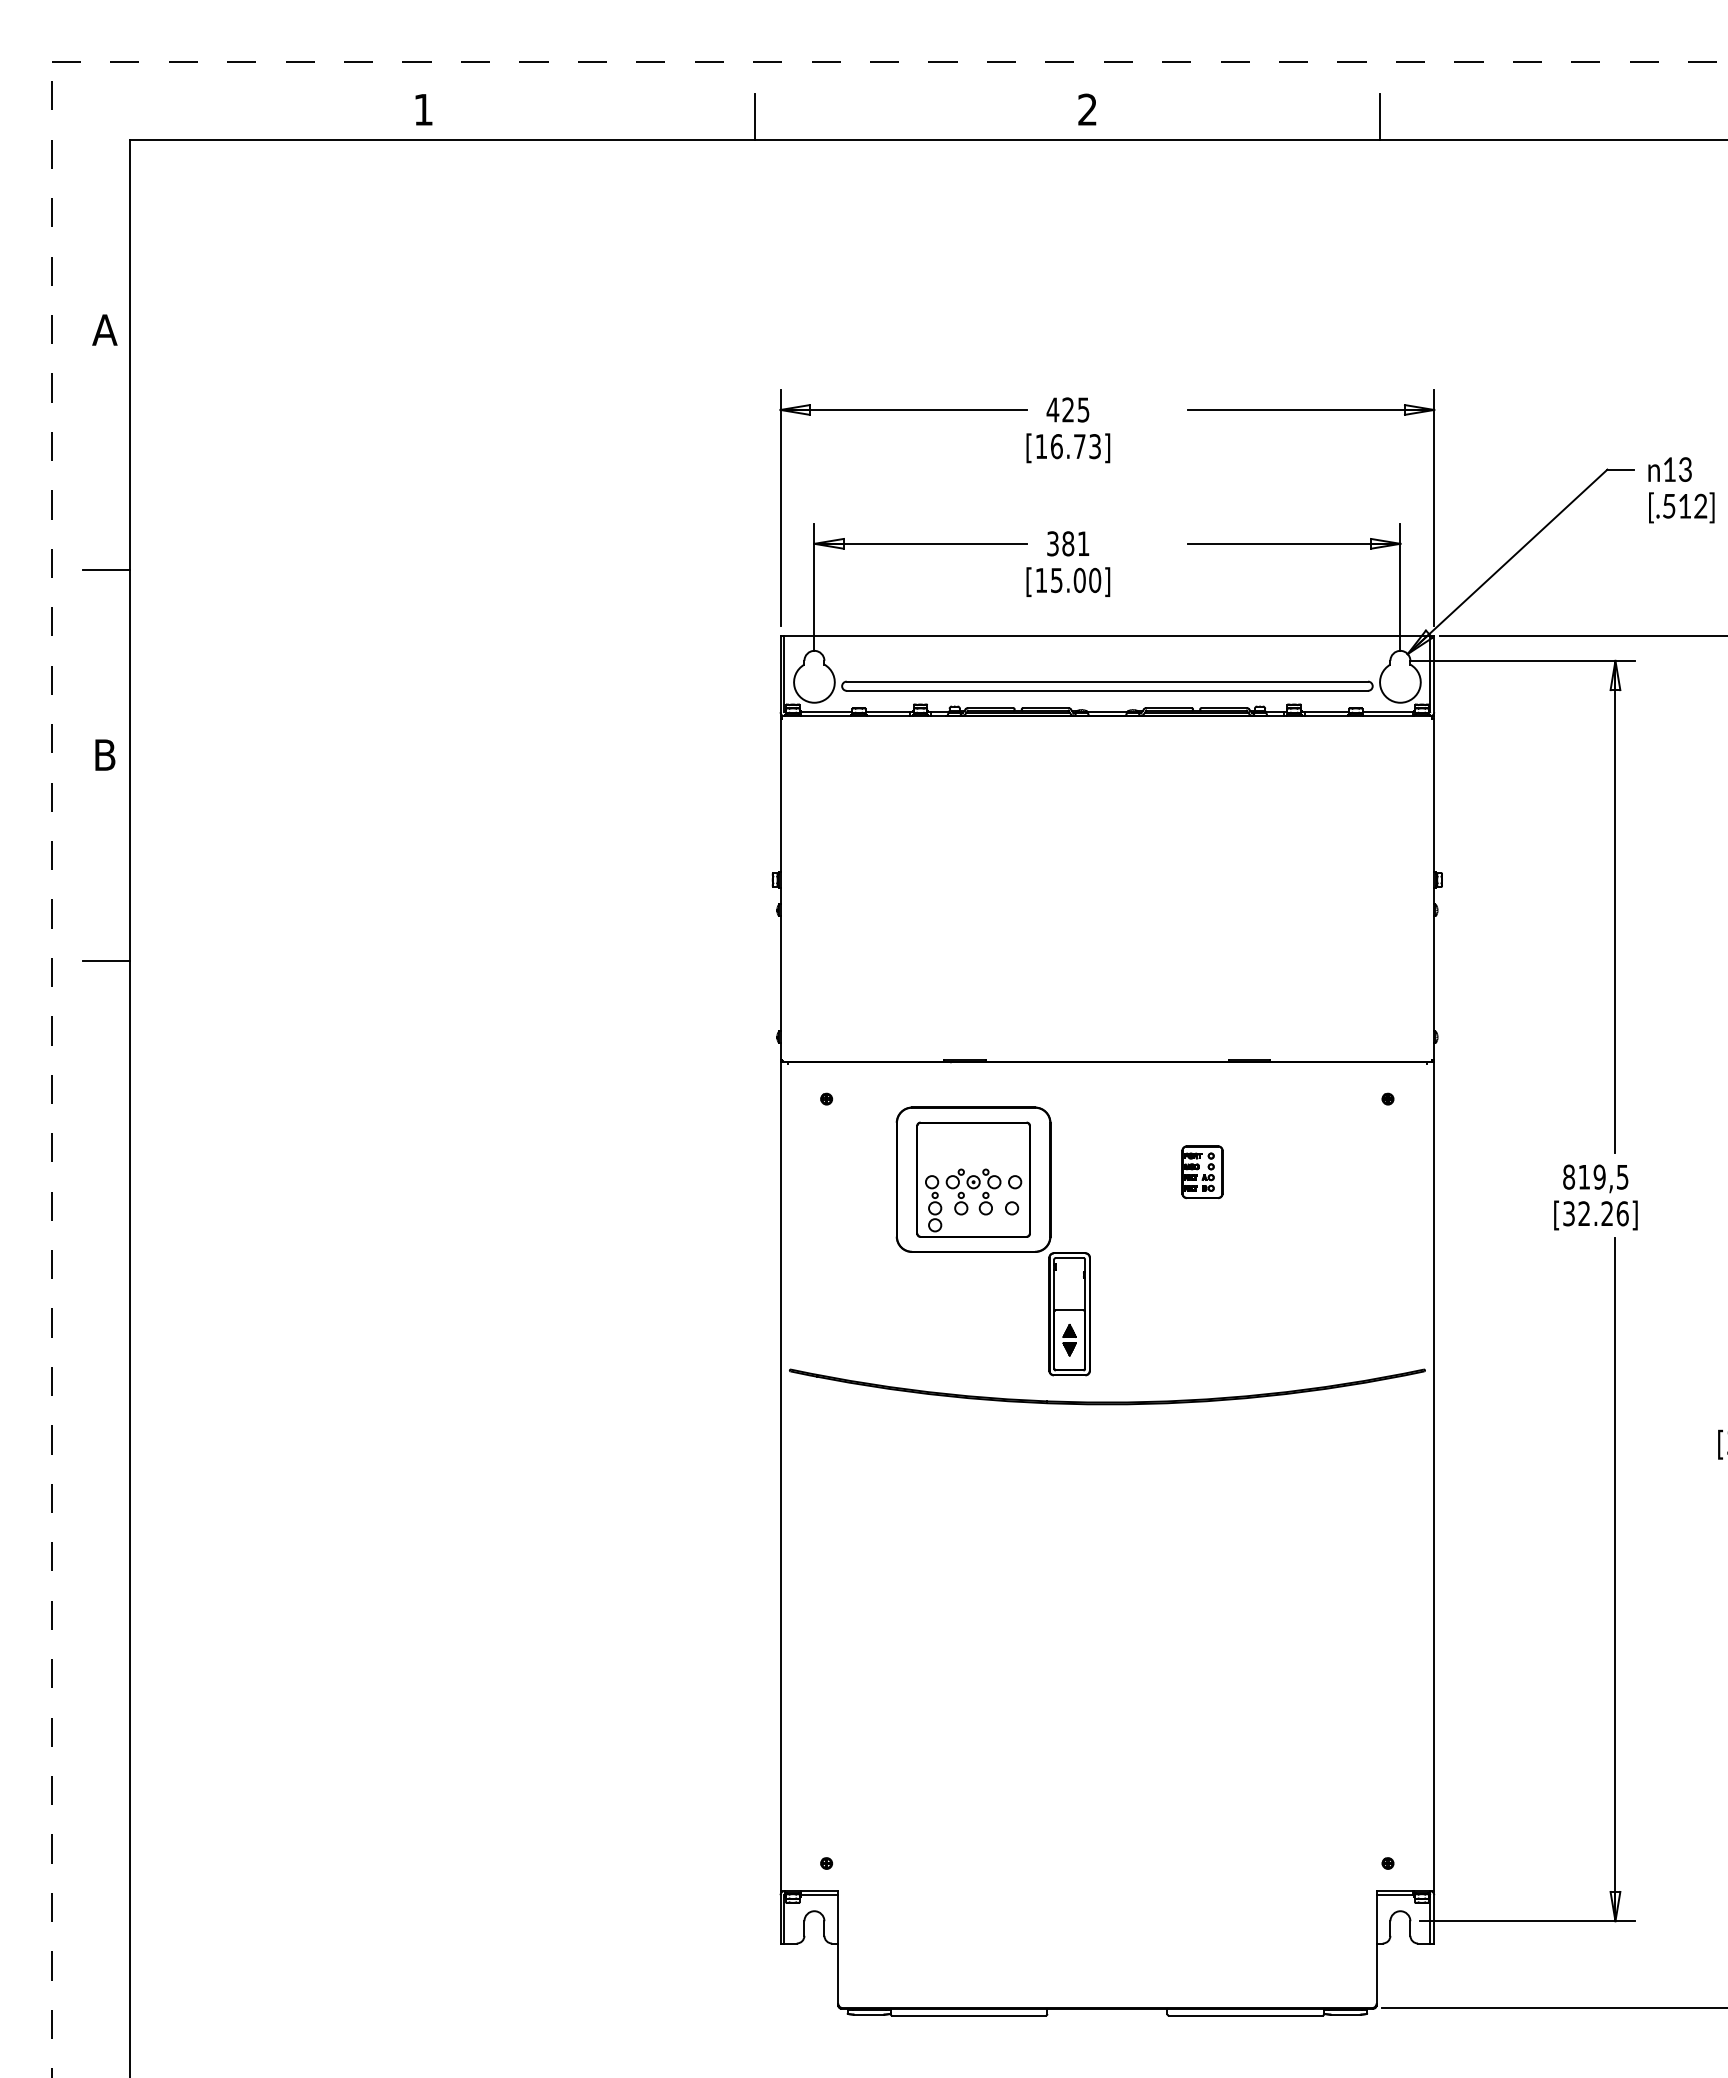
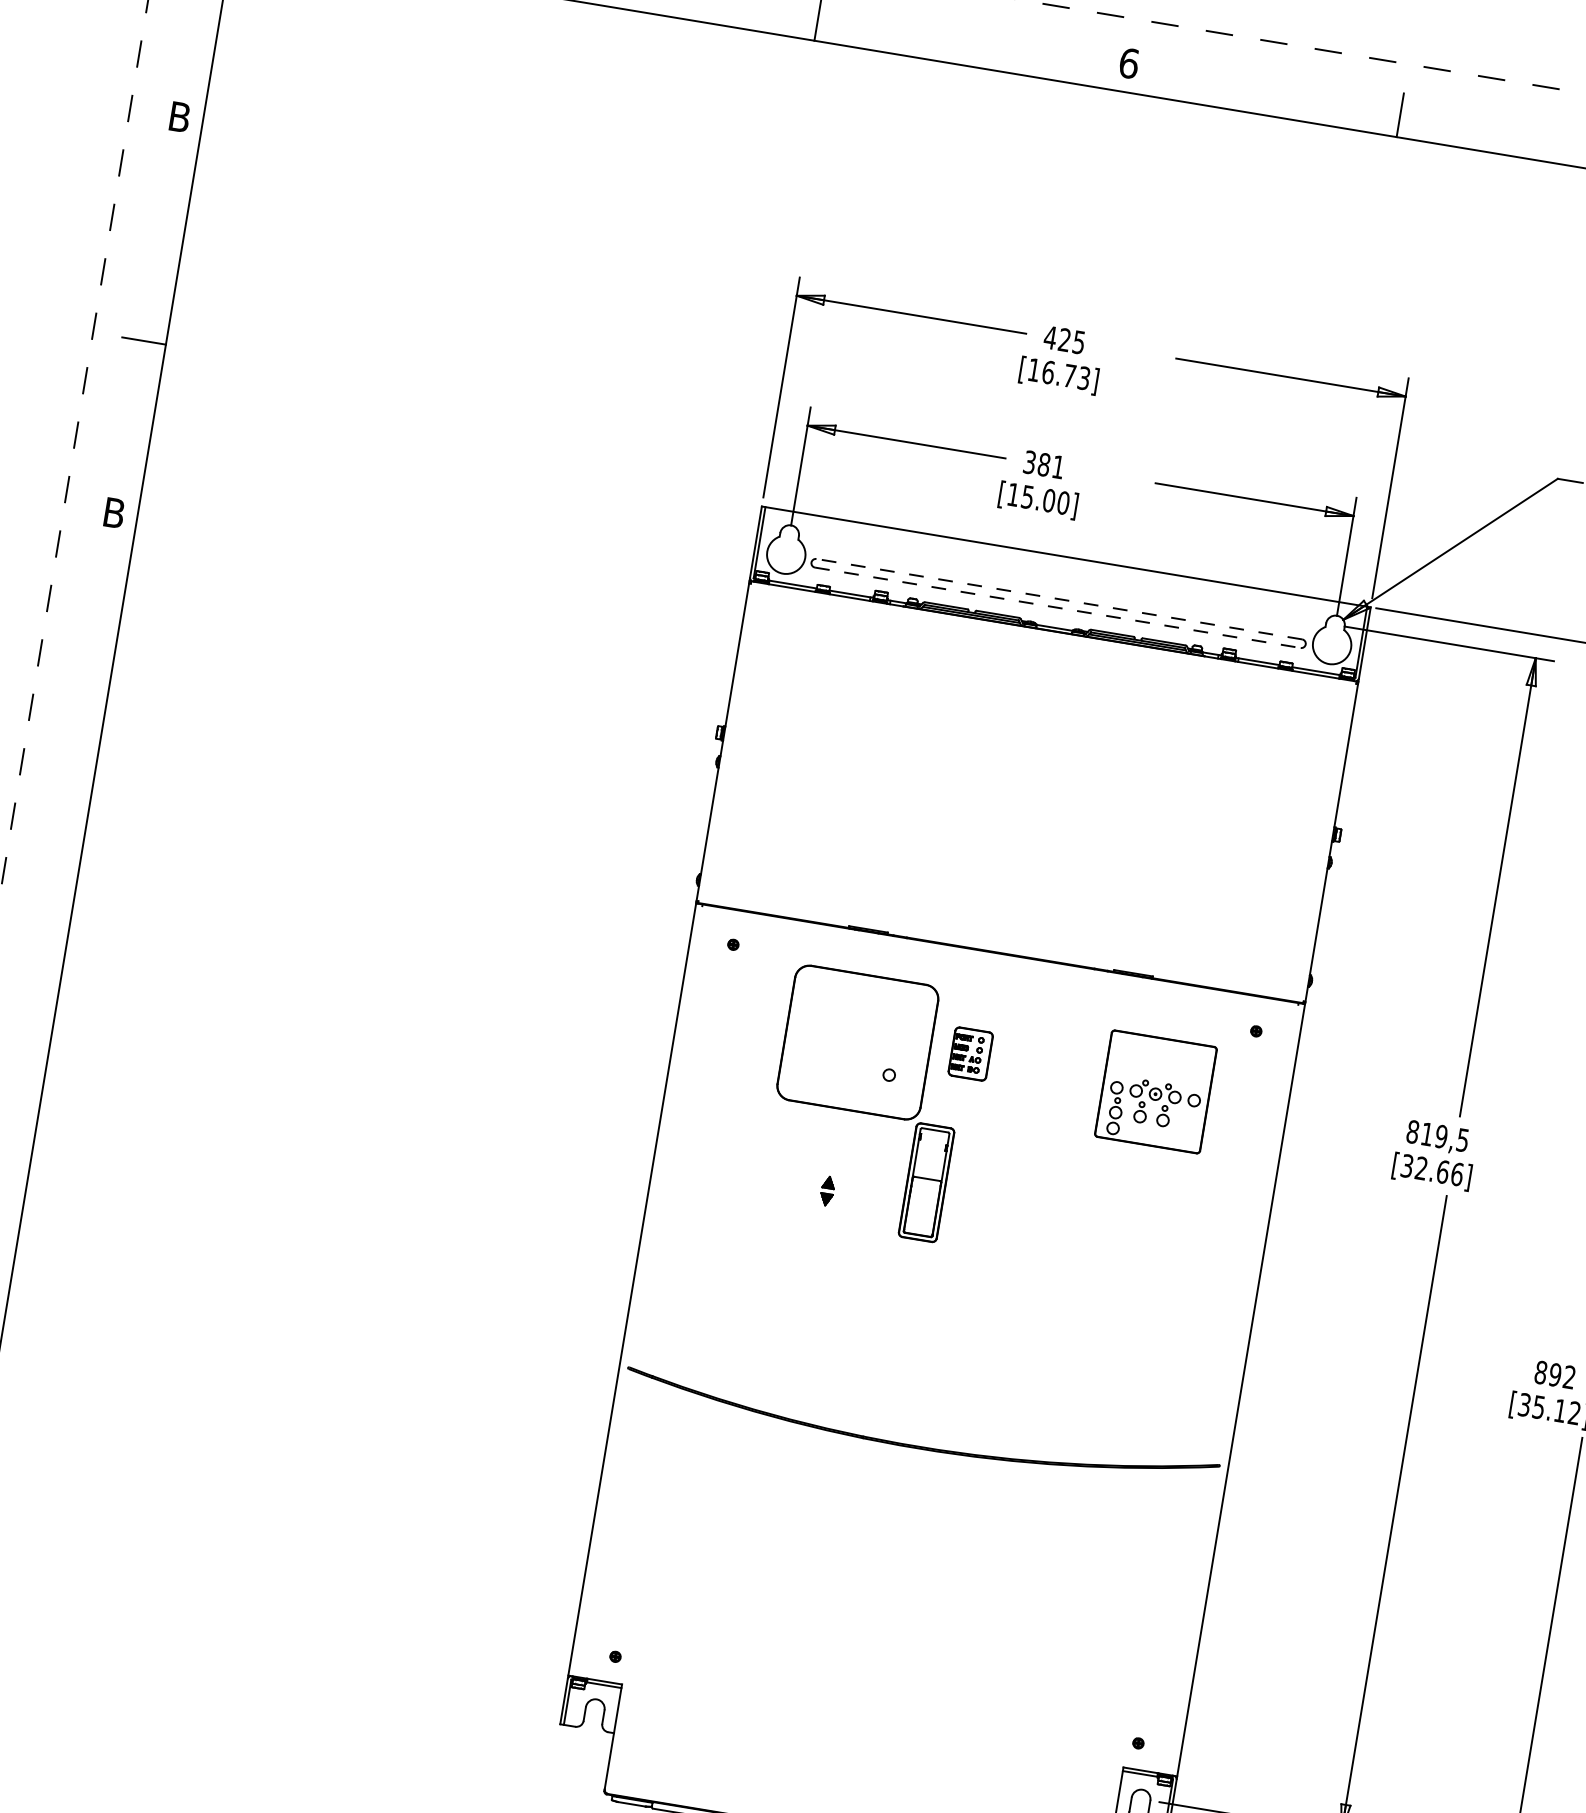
text: (1087, 109) -> (1128, 63), 2 -> 6
text: (104, 329) -> (179, 116), A -> B
line: (1107, 681) -> (1059, 599), solid -> dashed
line: (1107, 690) -> (1058, 607), solid -> dashed
line: (106, 960) -> (83, 704), removed
part: (1202, 1172) -> (970, 1054), moved
part: (973, 1179) -> (1155, 1091), moved
text: (1607, 1213) -> (1443, 1171), [32.26] -> [32.66]
part: (1069, 1340) -> (827, 1191), moved
part: (1107, 1401) -> (919, 1445), moved

